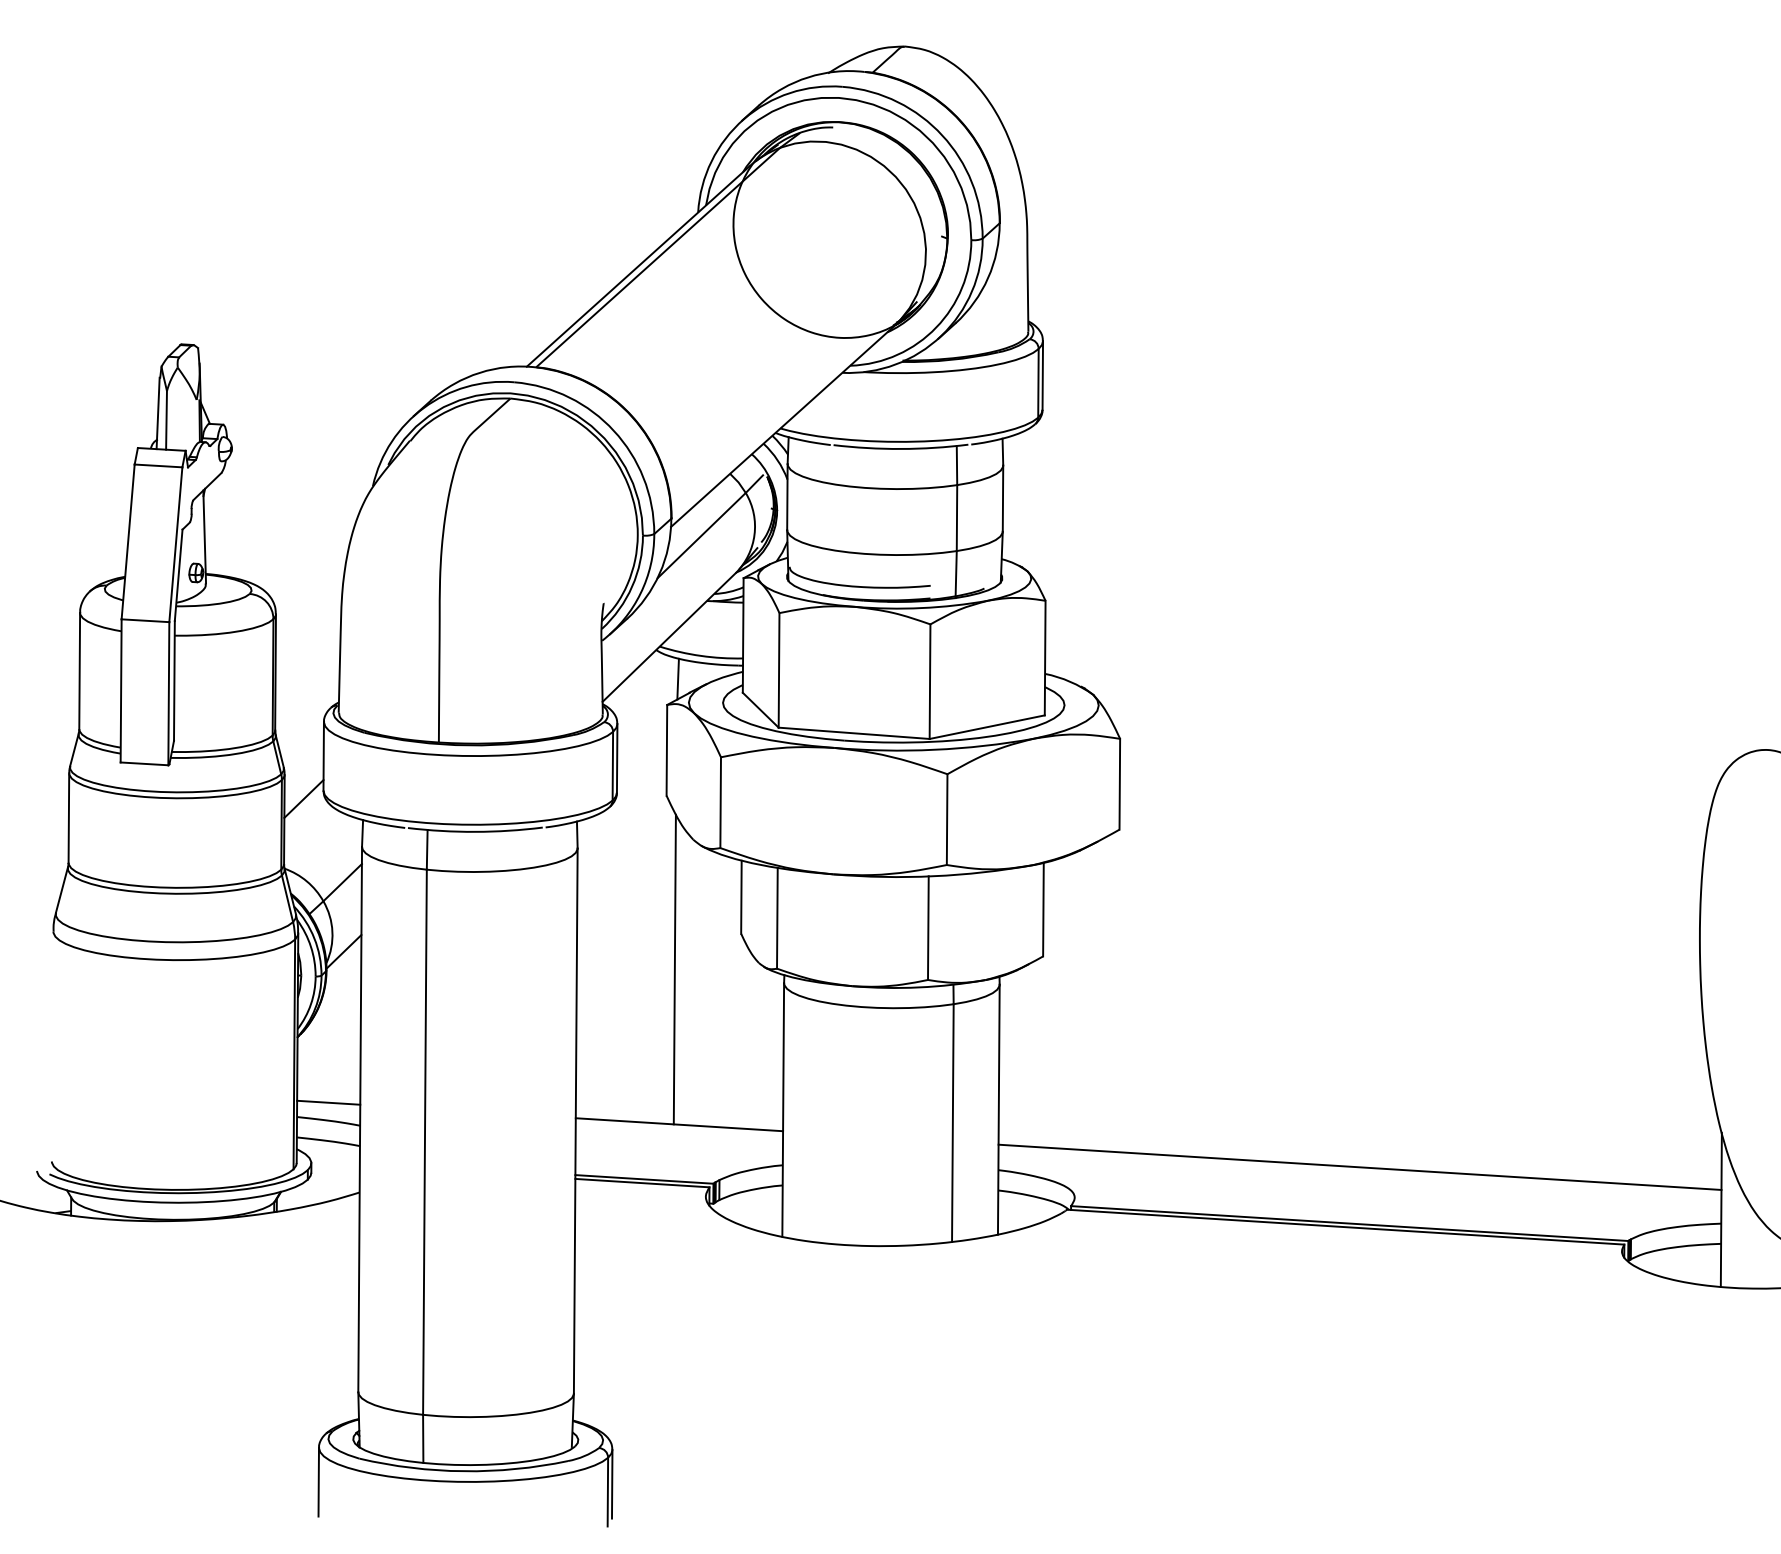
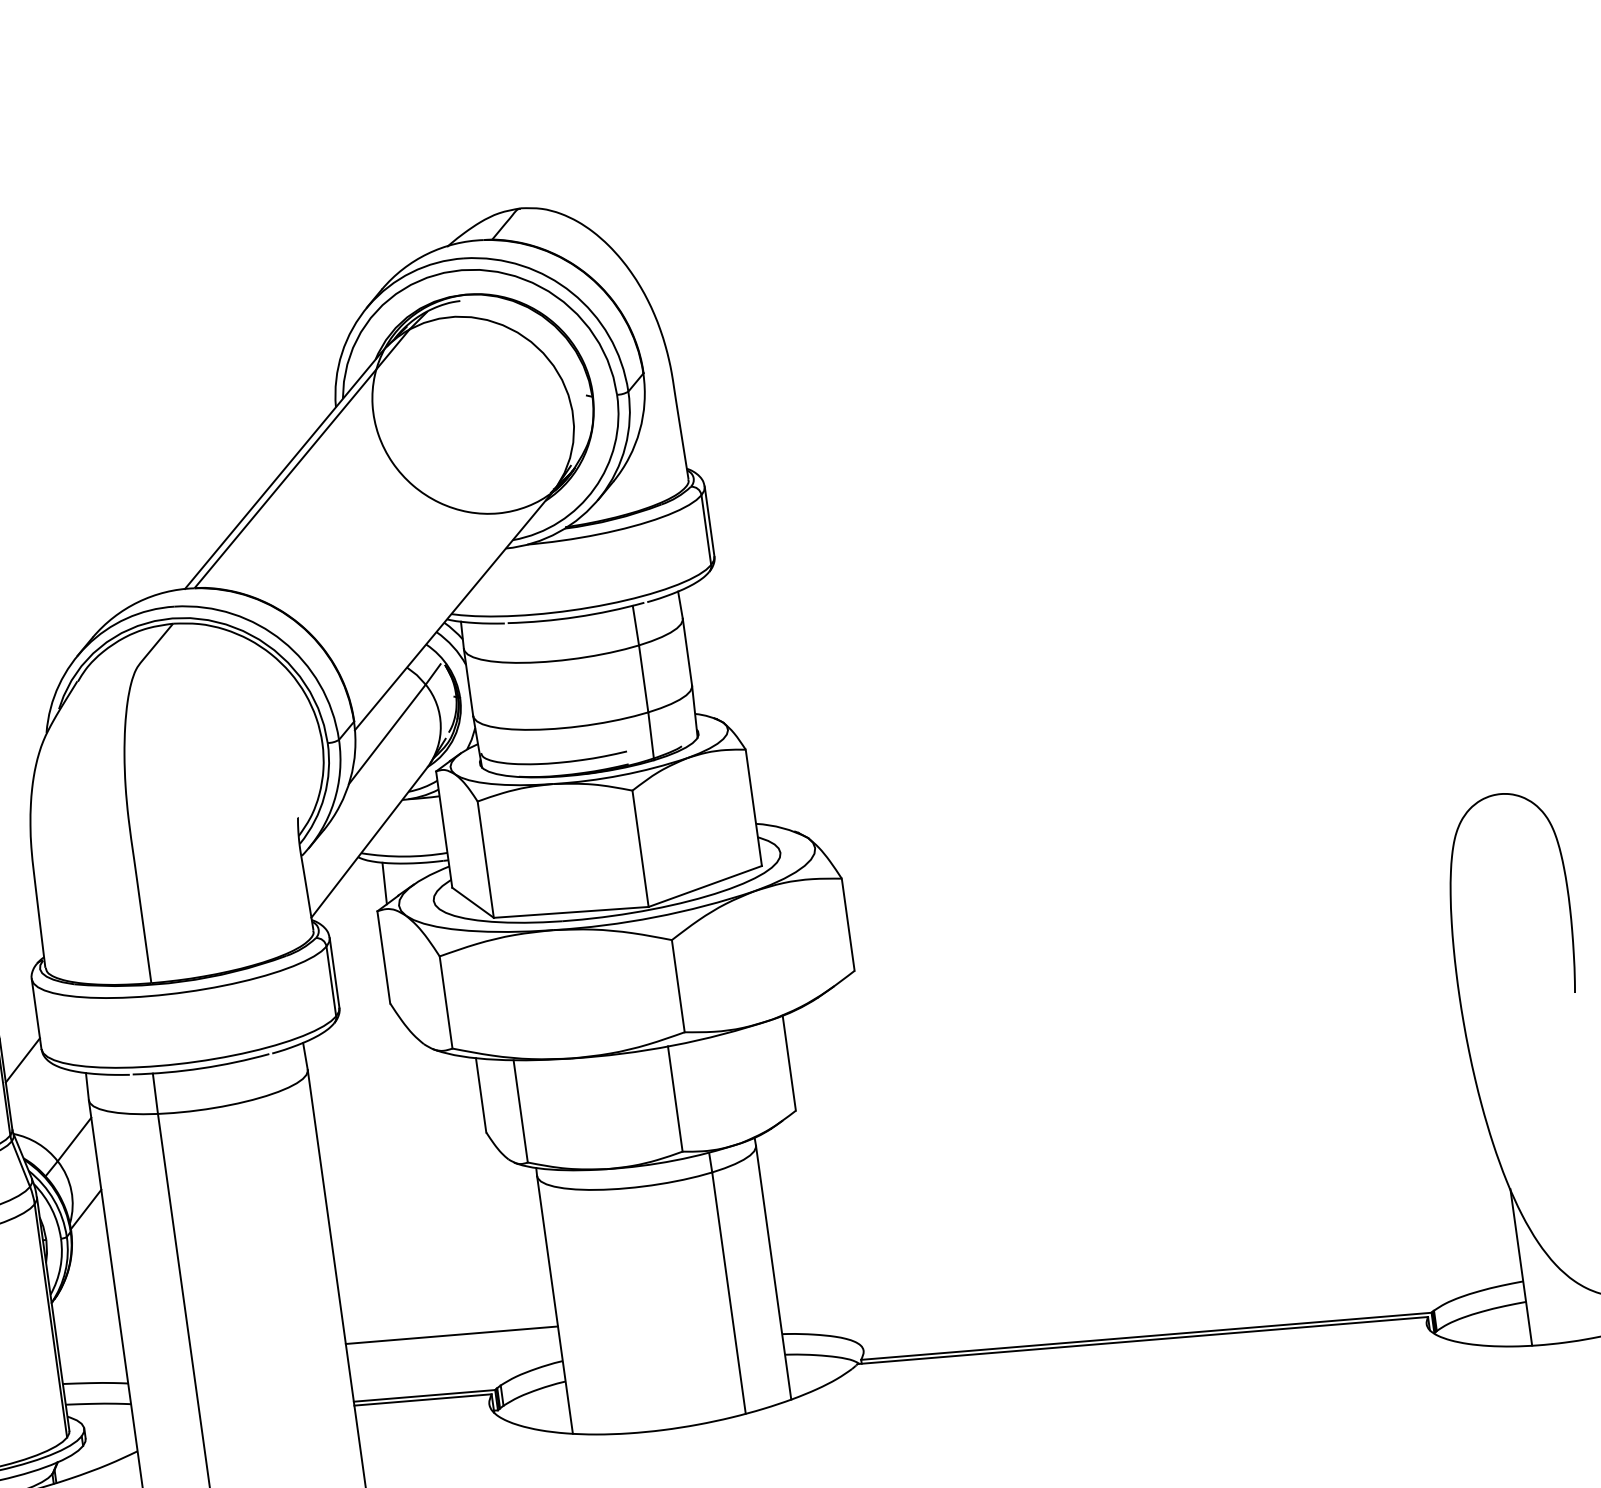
line: (674, 969) -> (423, 1178), removed
line: (328, 1102) -> (92, 1364), removed
line: (1359, 1166) -> (1147, 1276), removed

